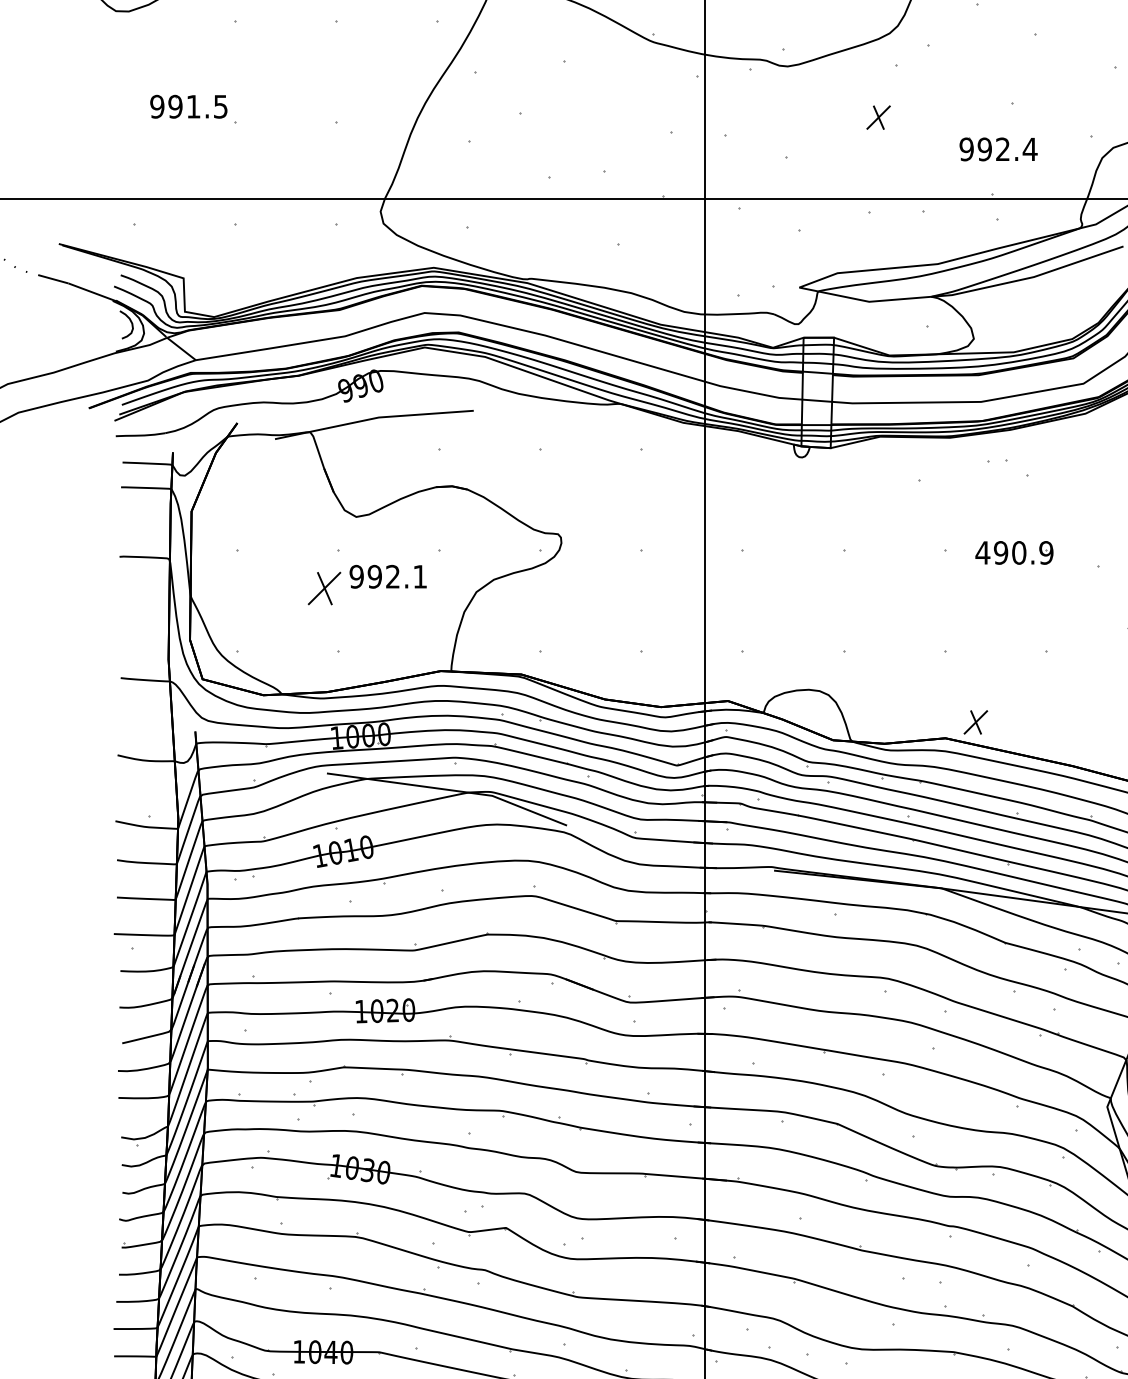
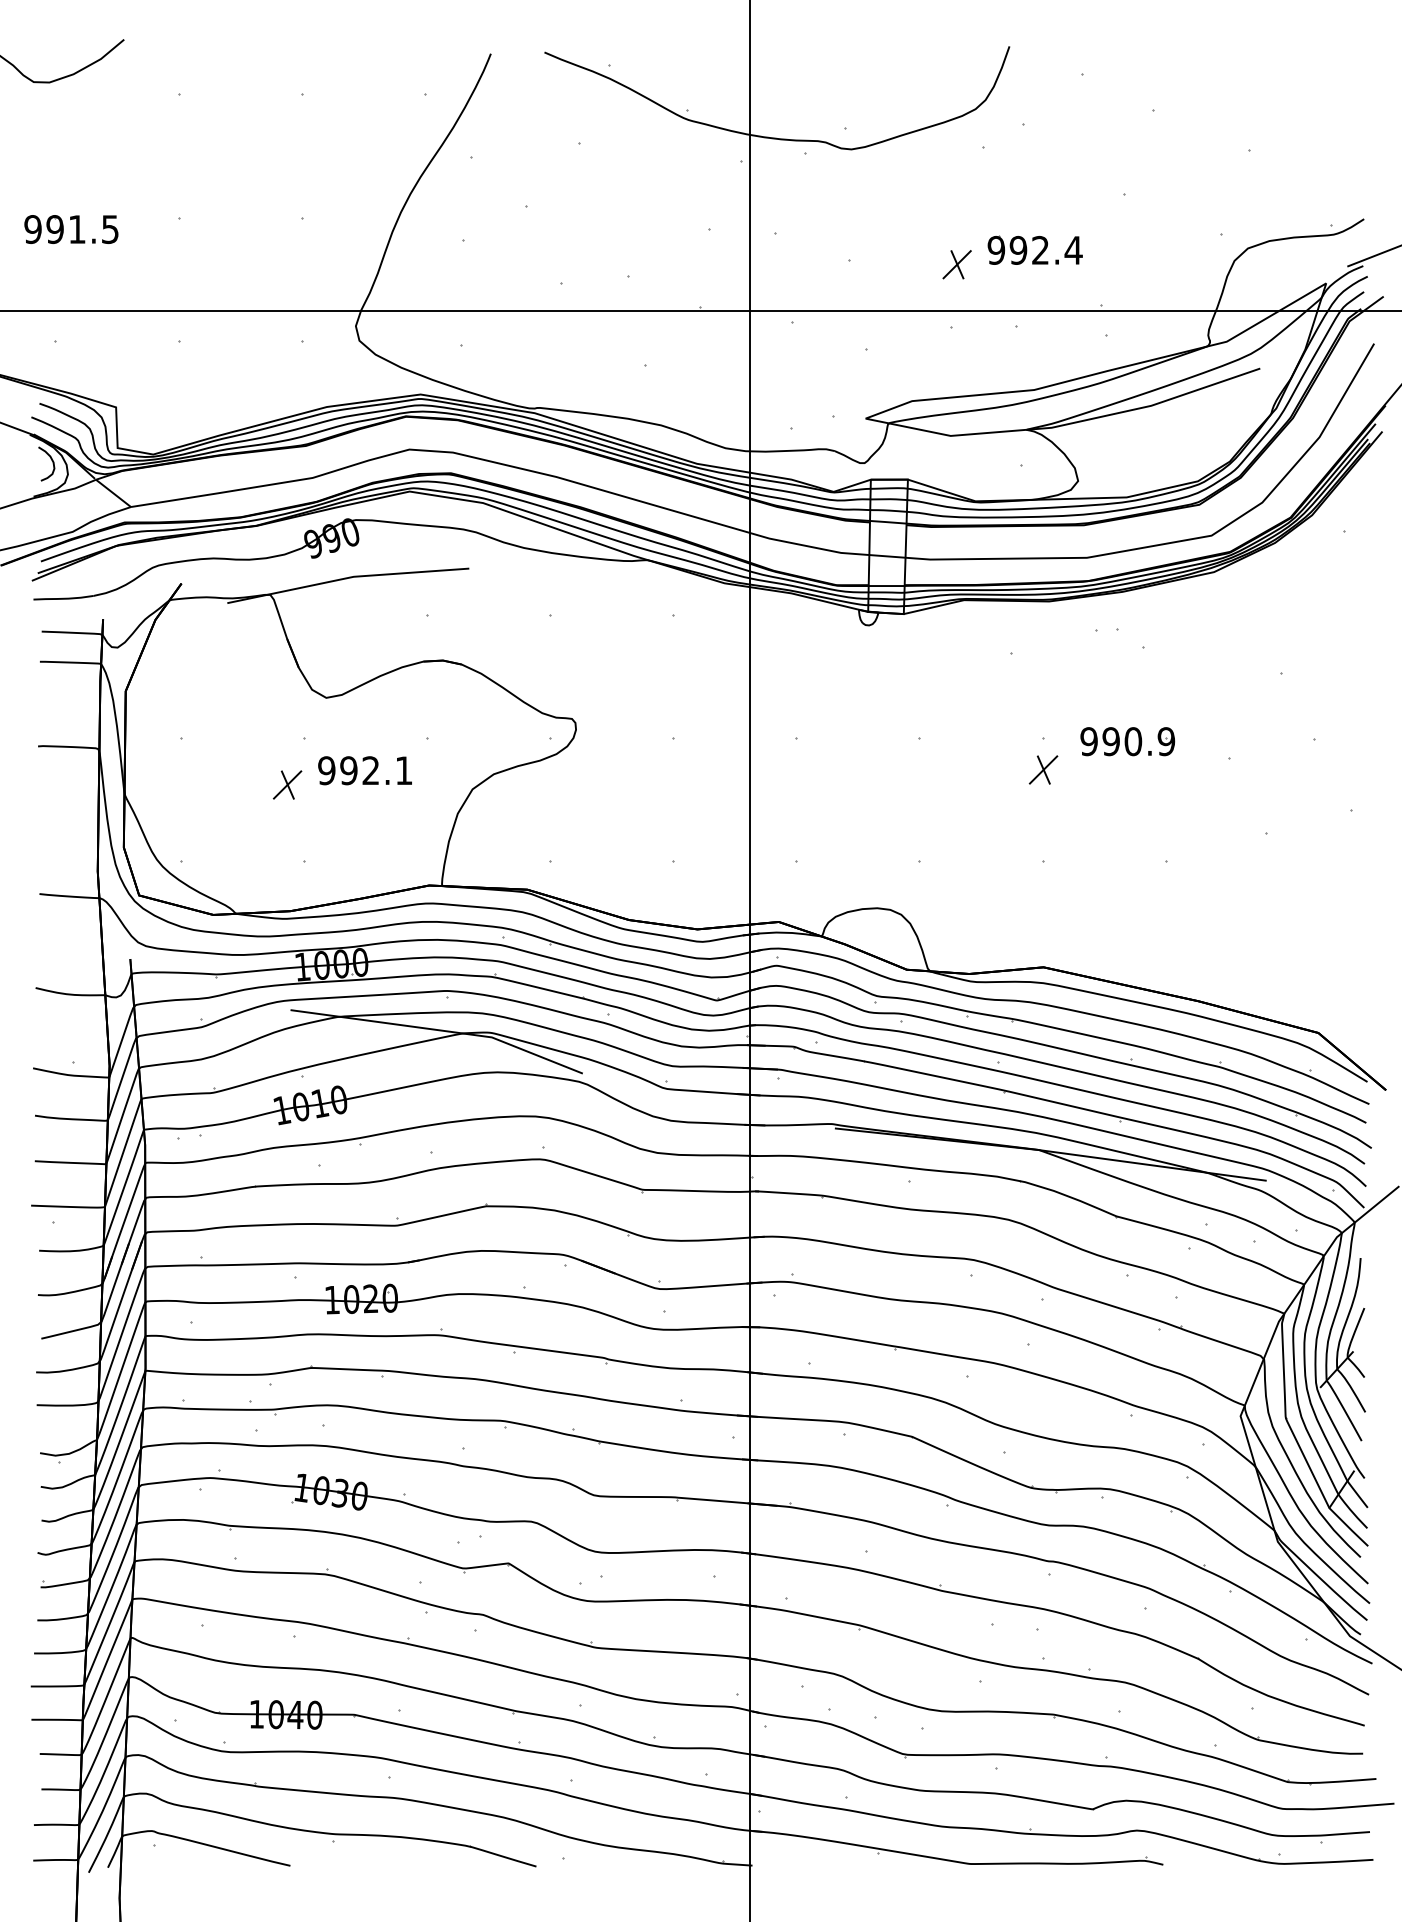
part: (188, 106) -> (71, 229), moved
part: (878, 117) -> (956, 264), moved
part: (1002, 150) -> (1040, 251), moved
text: (983, 552) -> (1089, 741), 490.9 -> 990.9
part: (324, 588) -> (287, 784), size x0.71
part: (975, 722) -> (1043, 769), moved

